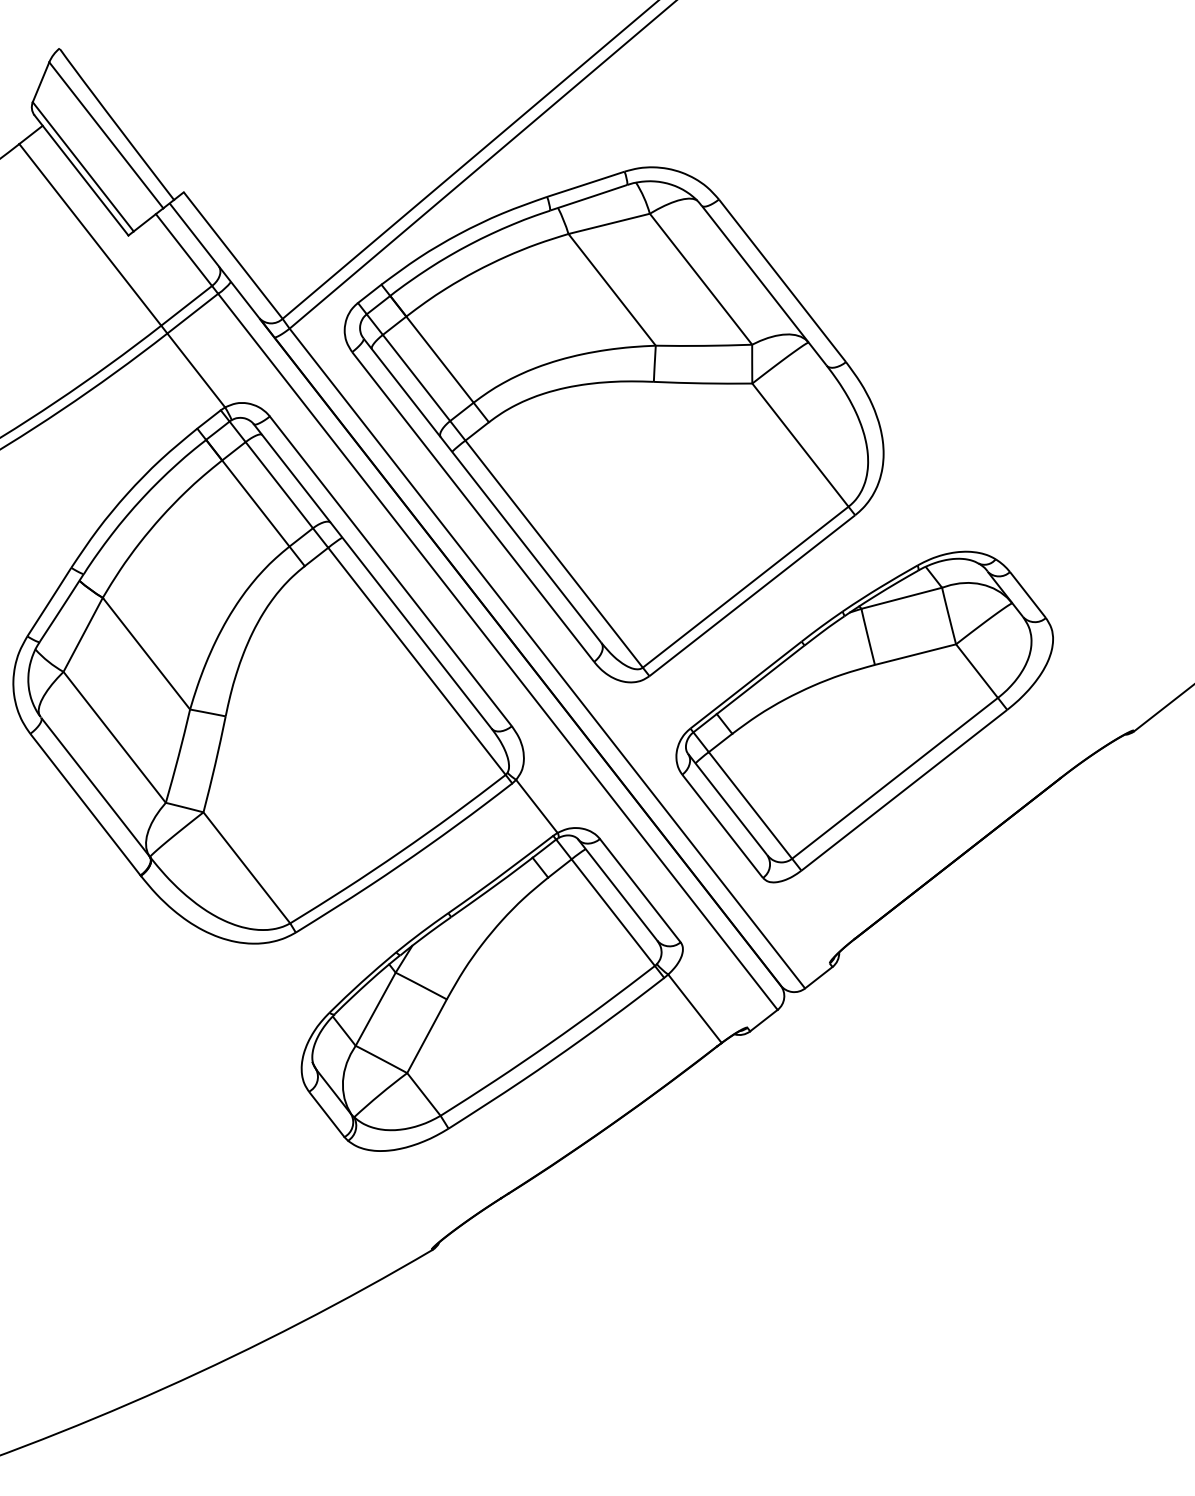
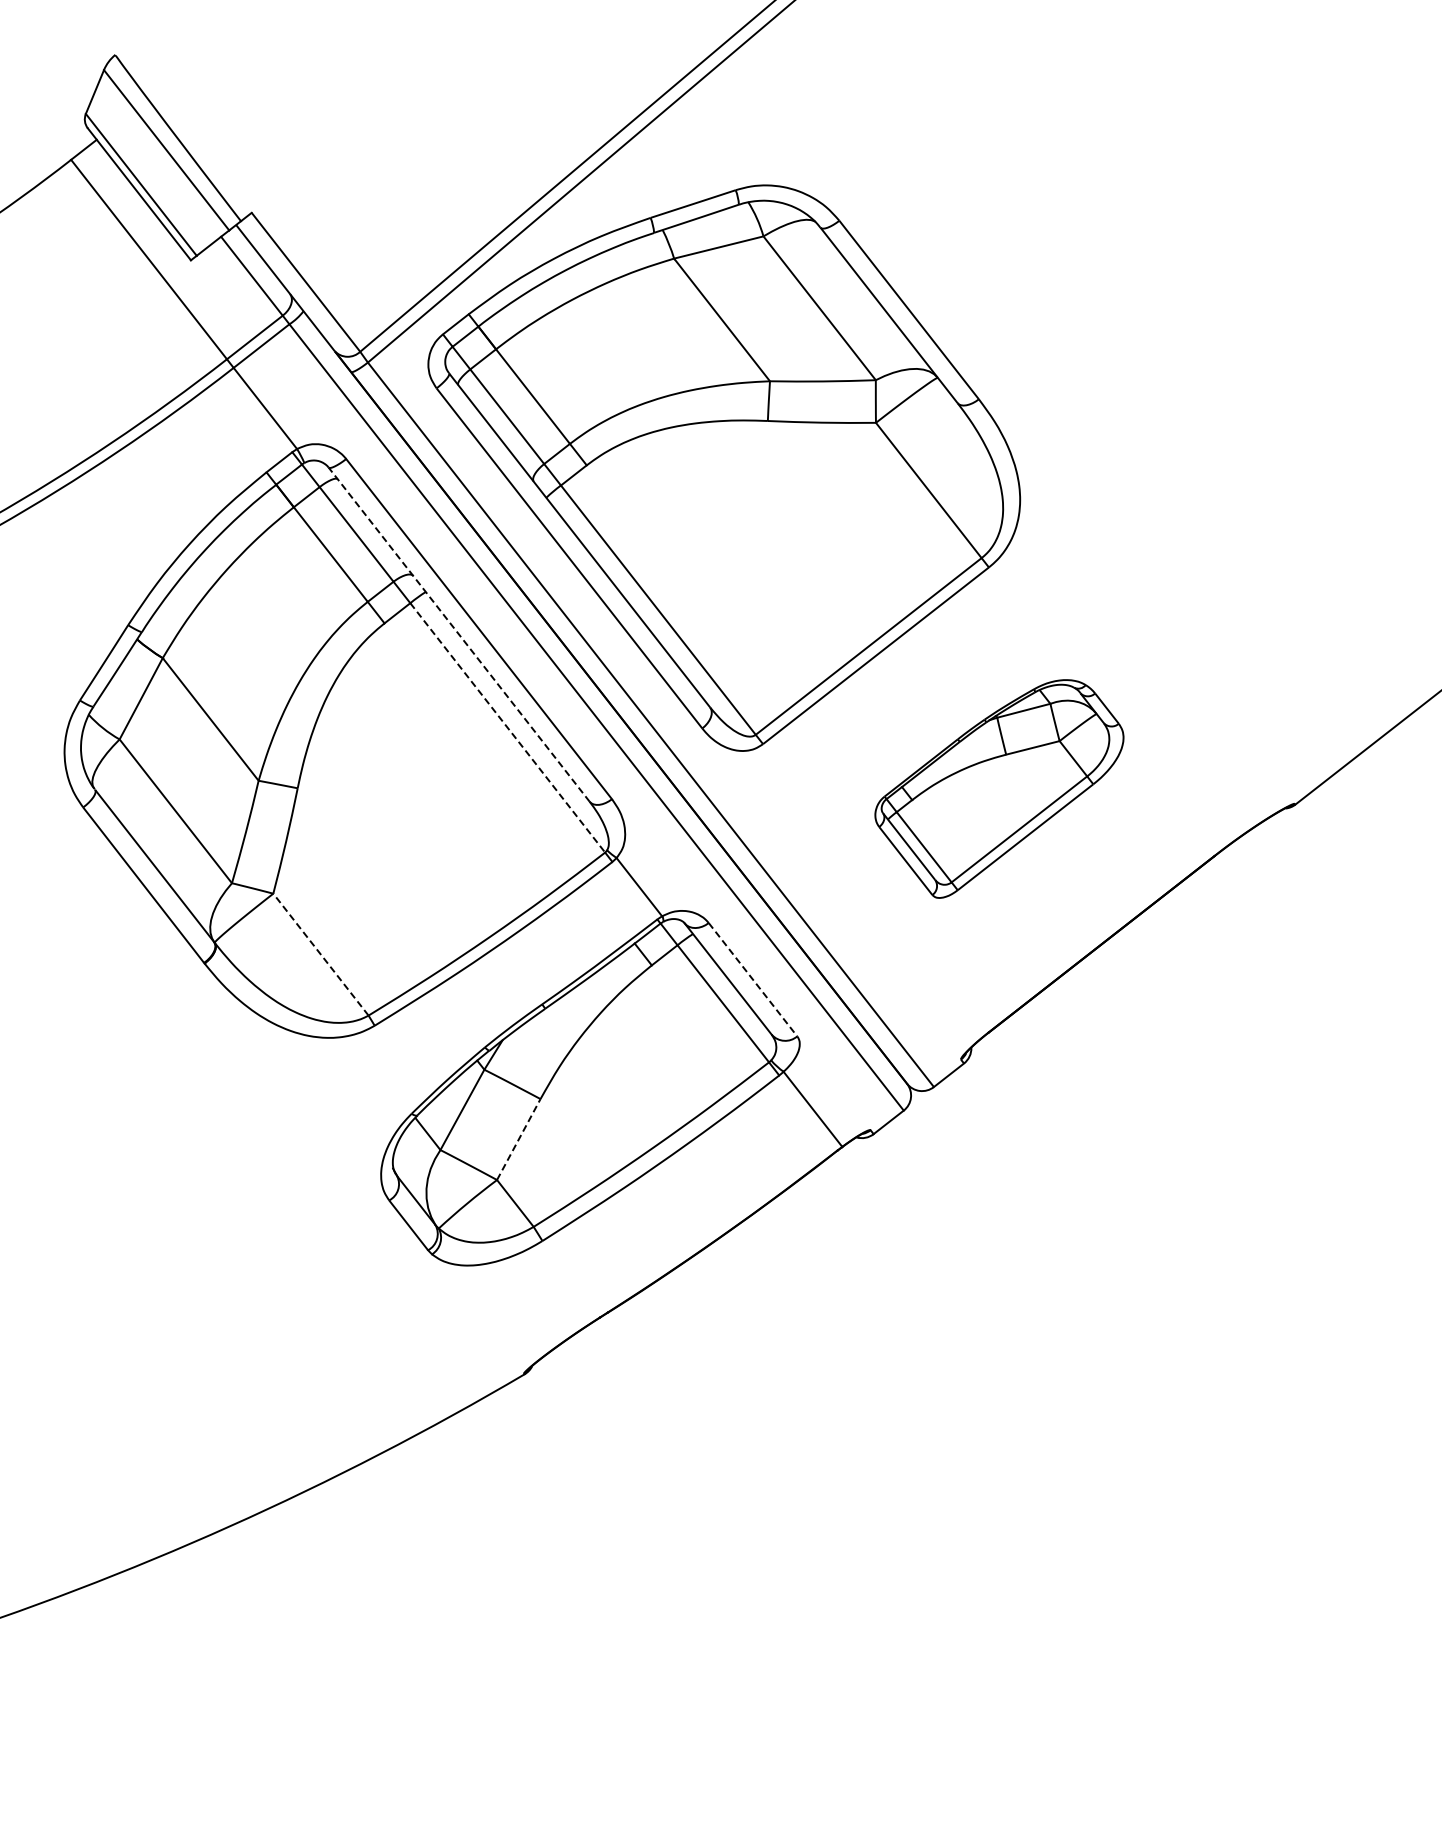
line: (372, 576) -> (458, 634), solid -> dashed
line: (417, 661) -> (508, 728), solid -> dashed
part: (864, 716) -> (999, 788), size x0.6
line: (246, 867) -> (320, 954), solid -> dashed
line: (640, 890) -> (753, 979), solid -> dashed
line: (426, 1036) -> (518, 1139), solid -> dashed

